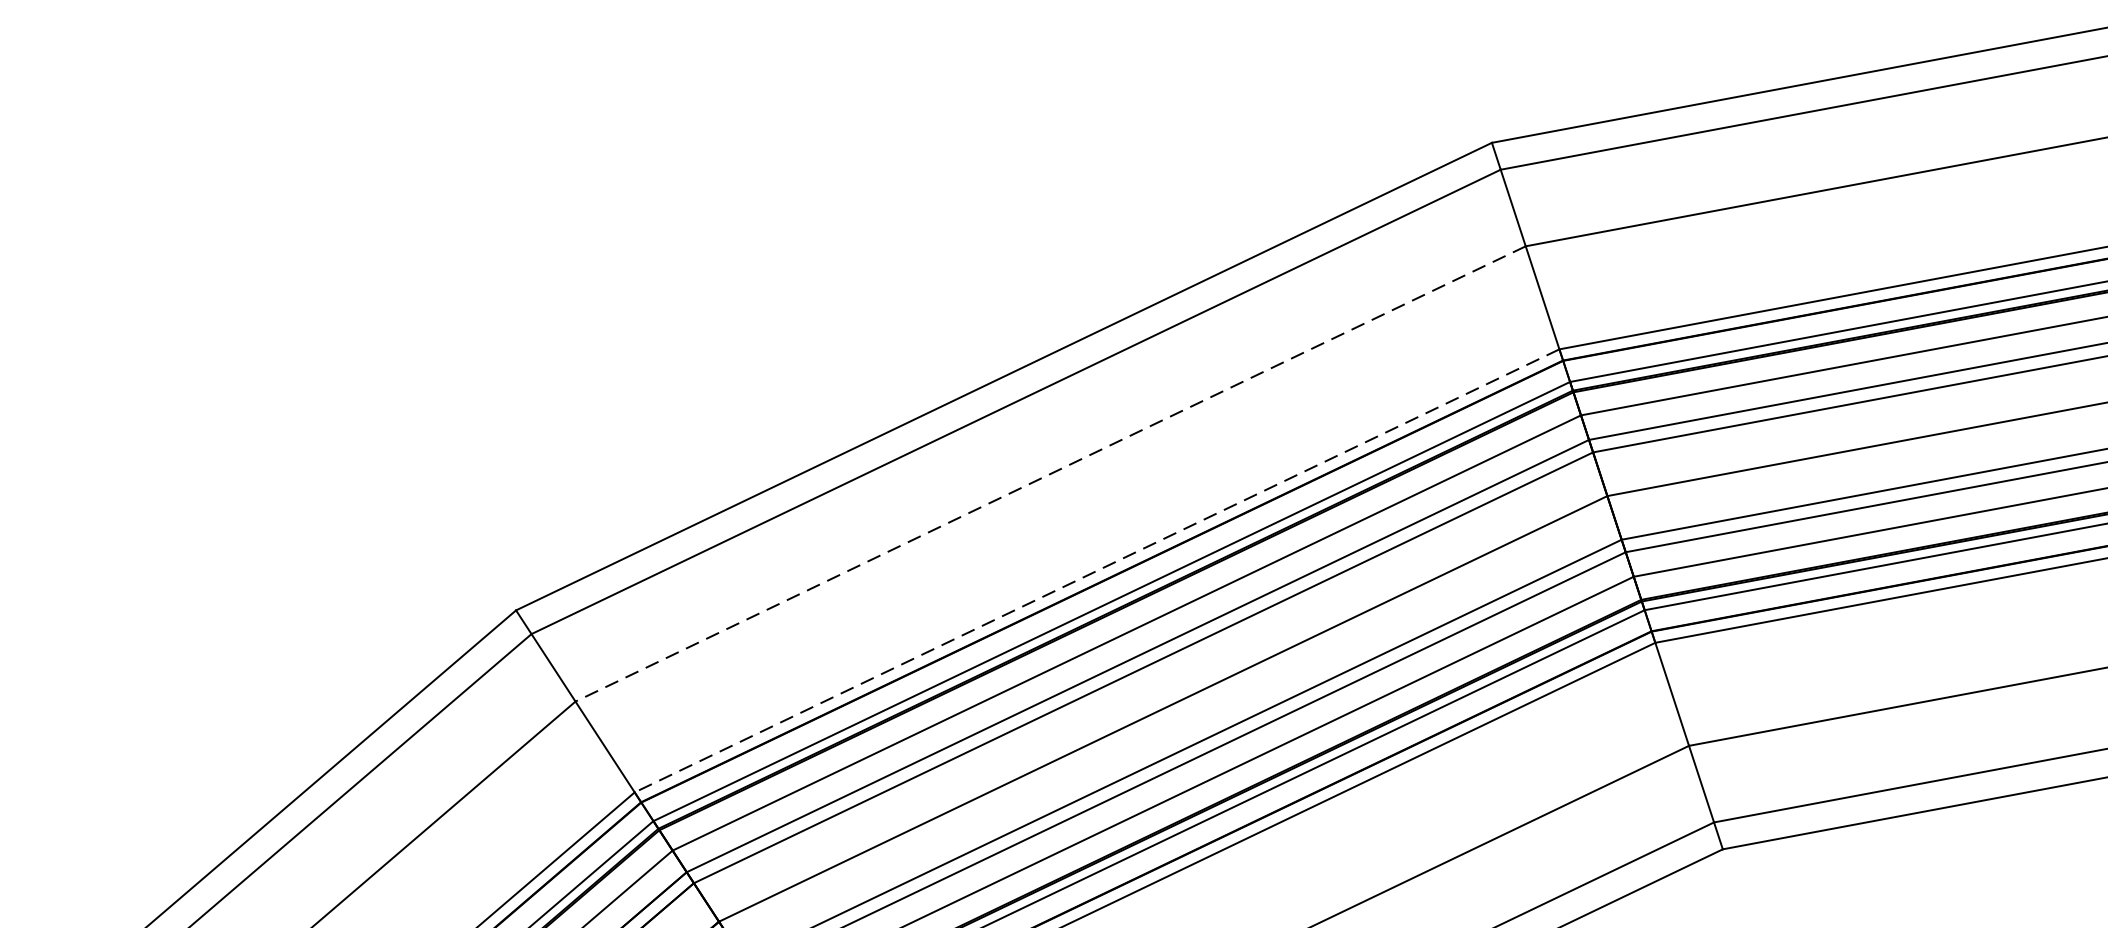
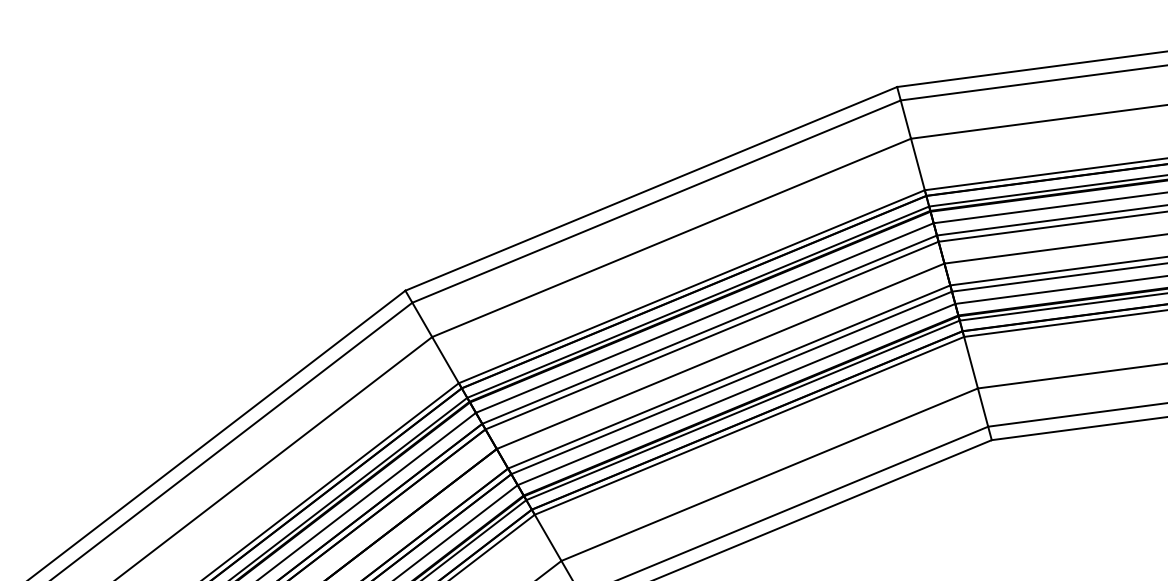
line: (1050, 475) -> (671, 238), dashed -> solid
line: (1096, 570) -> (691, 286), dashed -> solid

